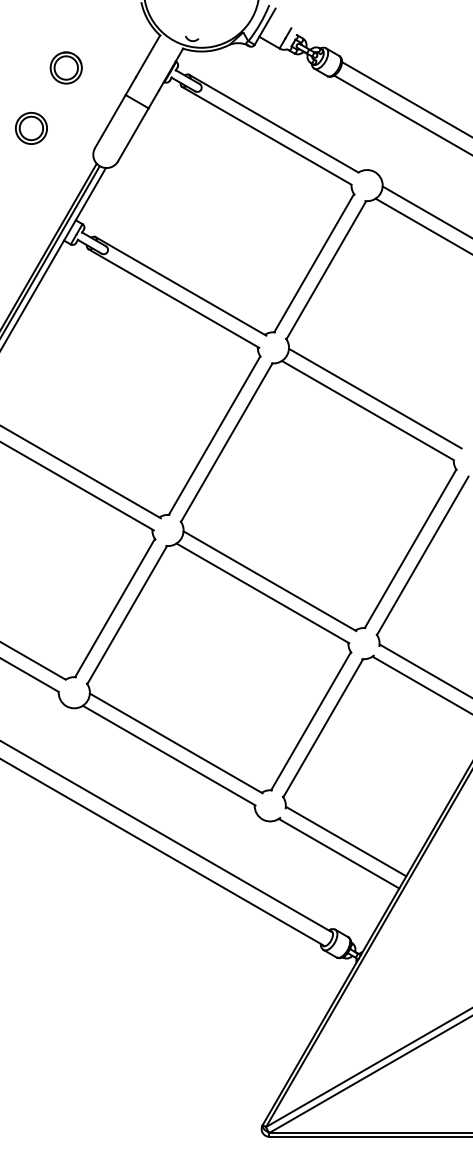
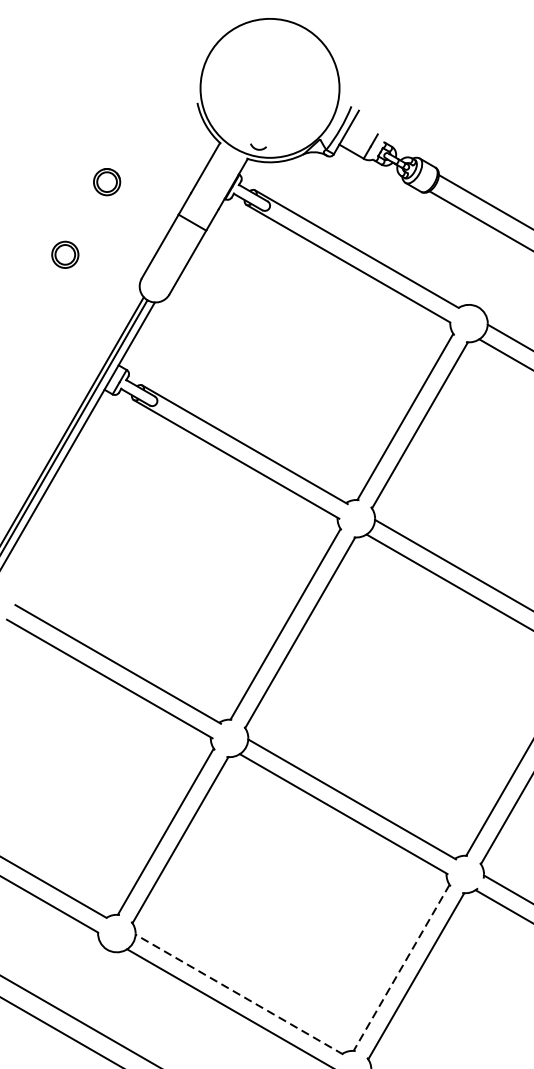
part: (65, 67) -> (106, 181), size x0.7
part: (31, 128) -> (65, 254), size x0.7
line: (311, 721) -> (402, 968), solid -> dashed
line: (176, 743) -> (239, 994), solid -> dashed

